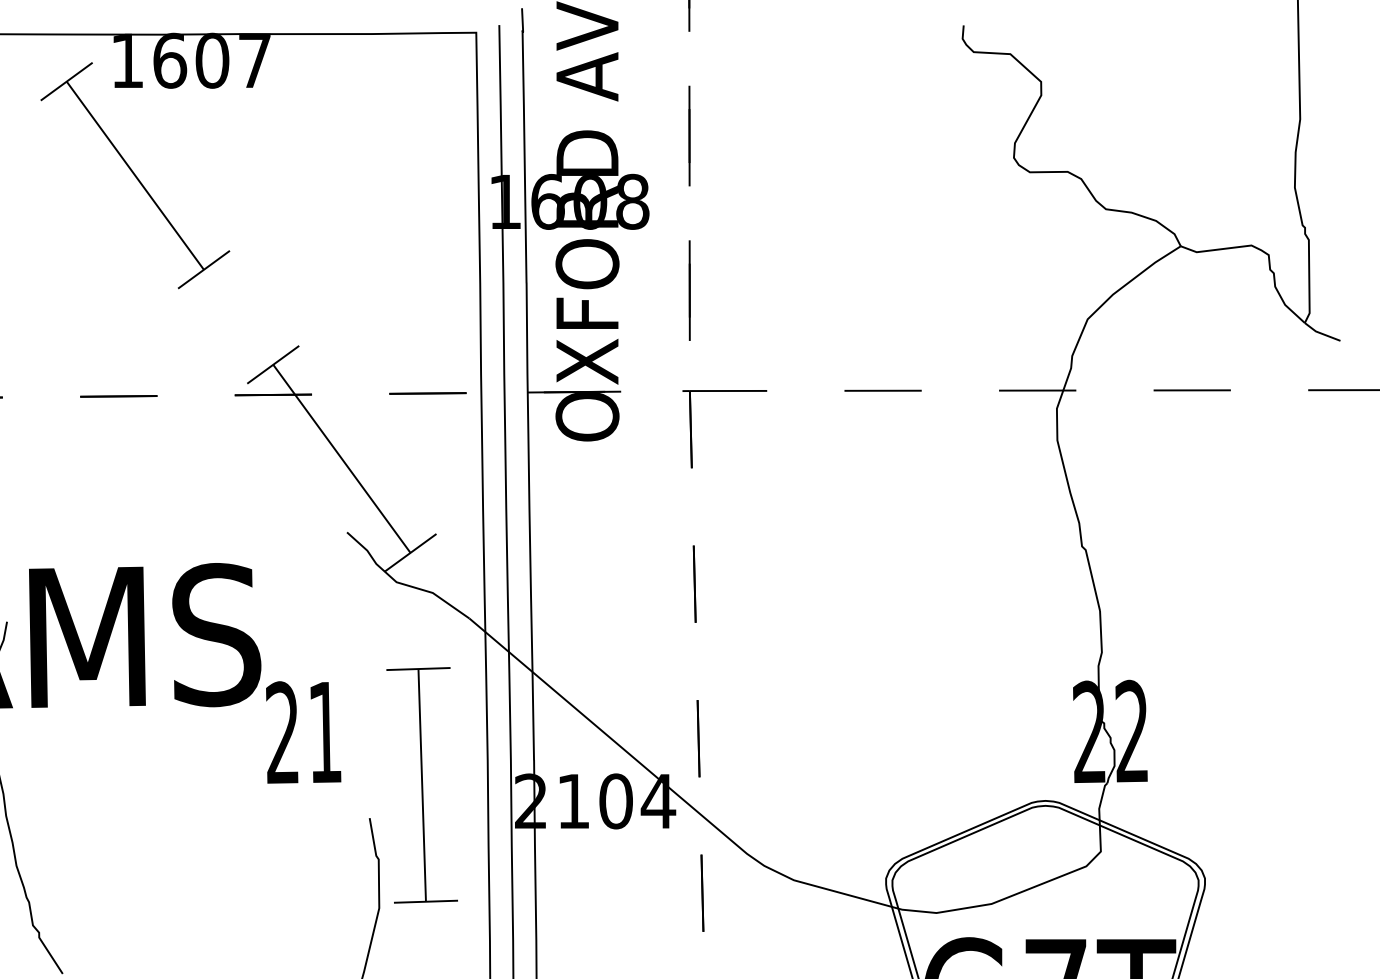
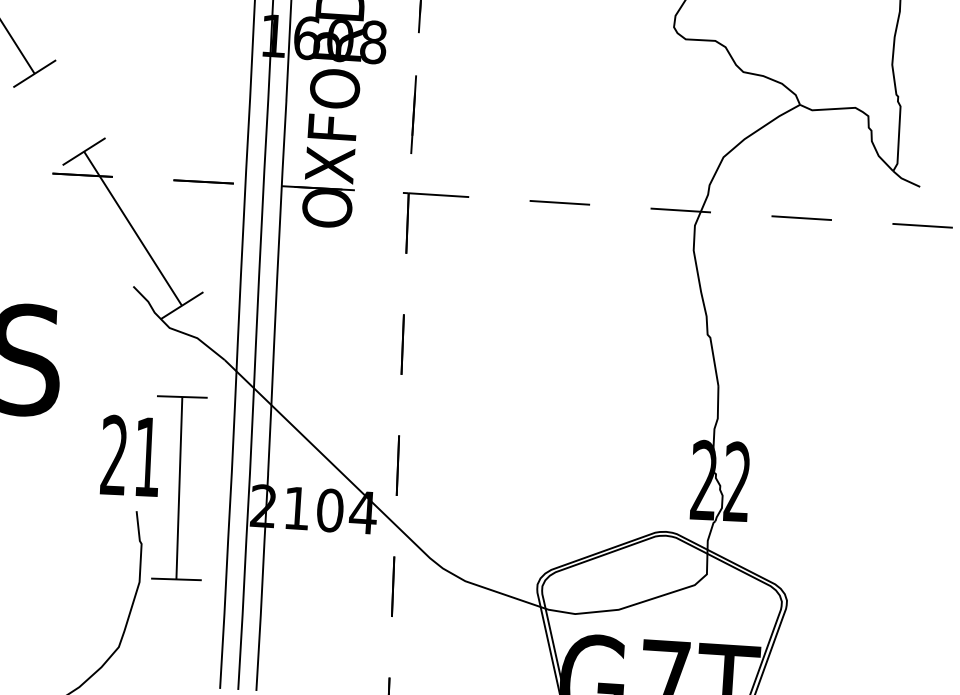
text: (303, 732) -> (130, 456), moved

